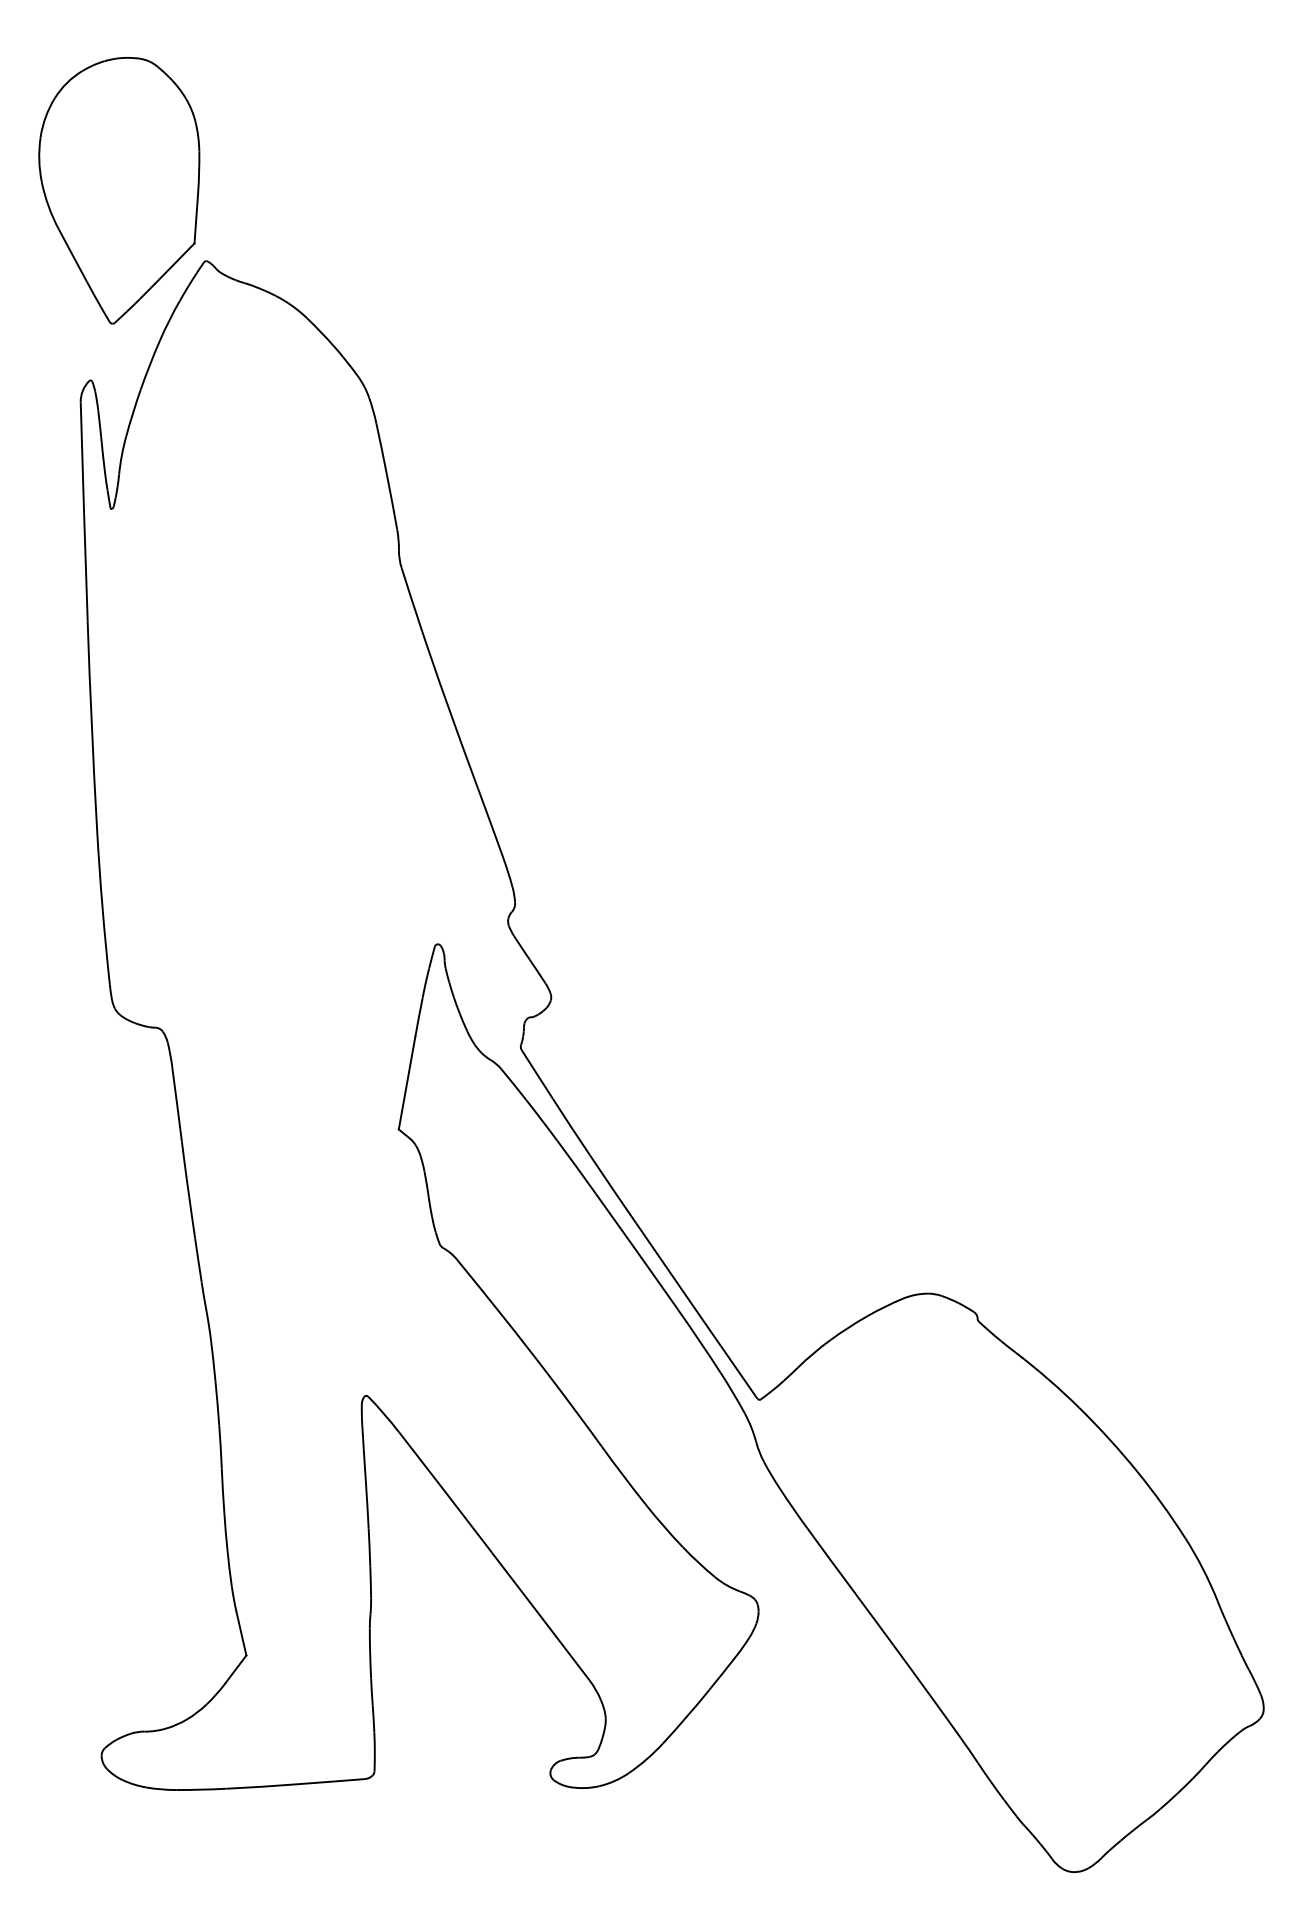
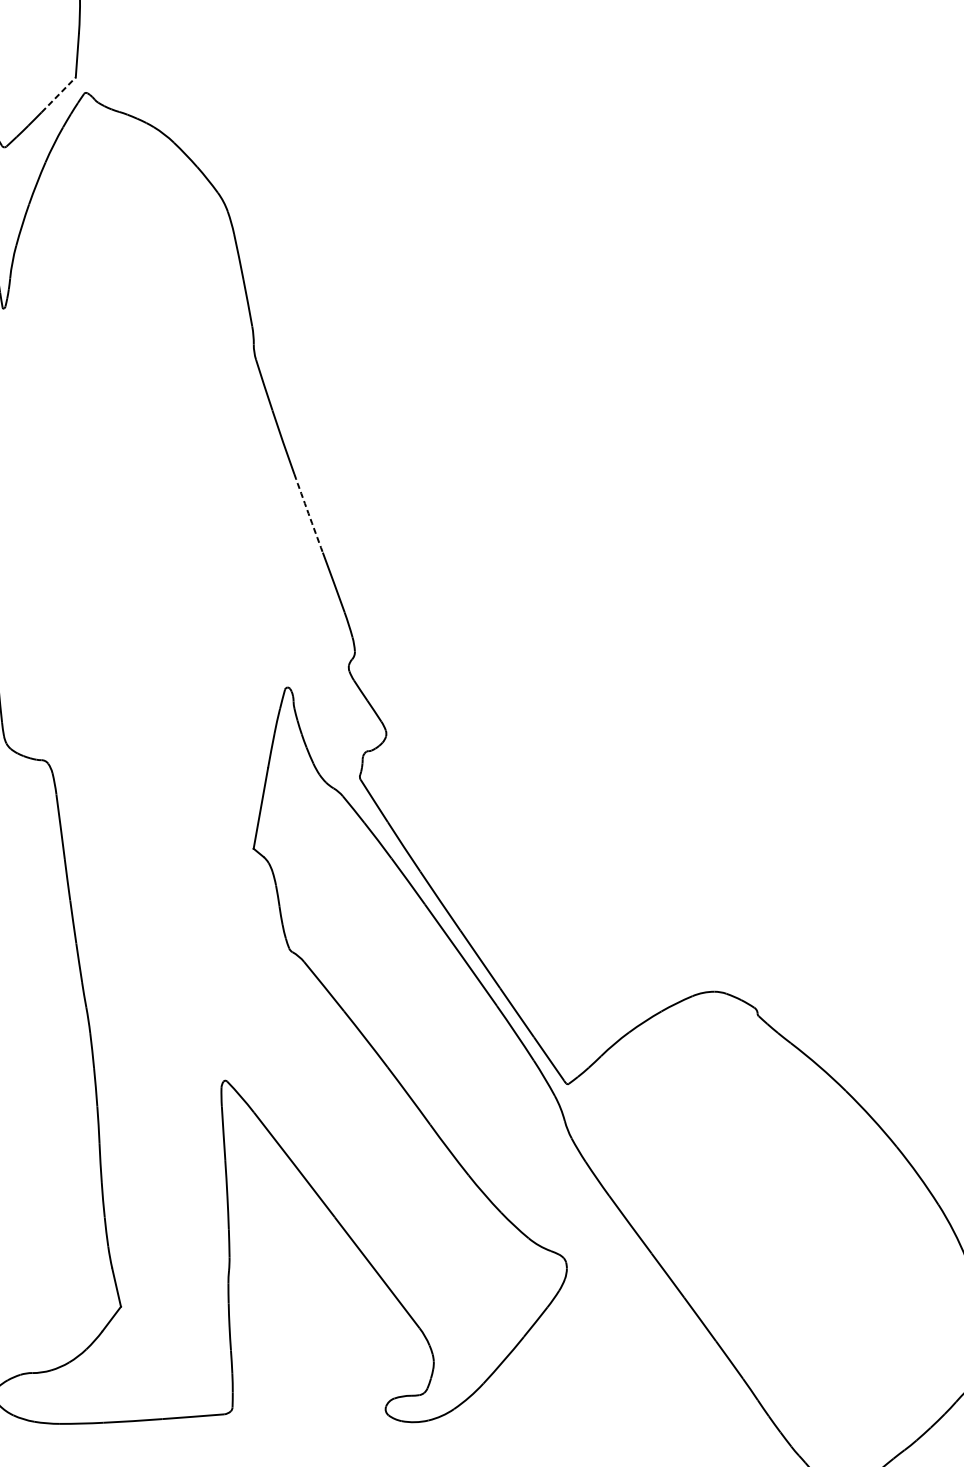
line: (175, 263) -> (59, 94), solid -> dashed
arc: (461, 744) -> (308, 513), solid -> dashed

